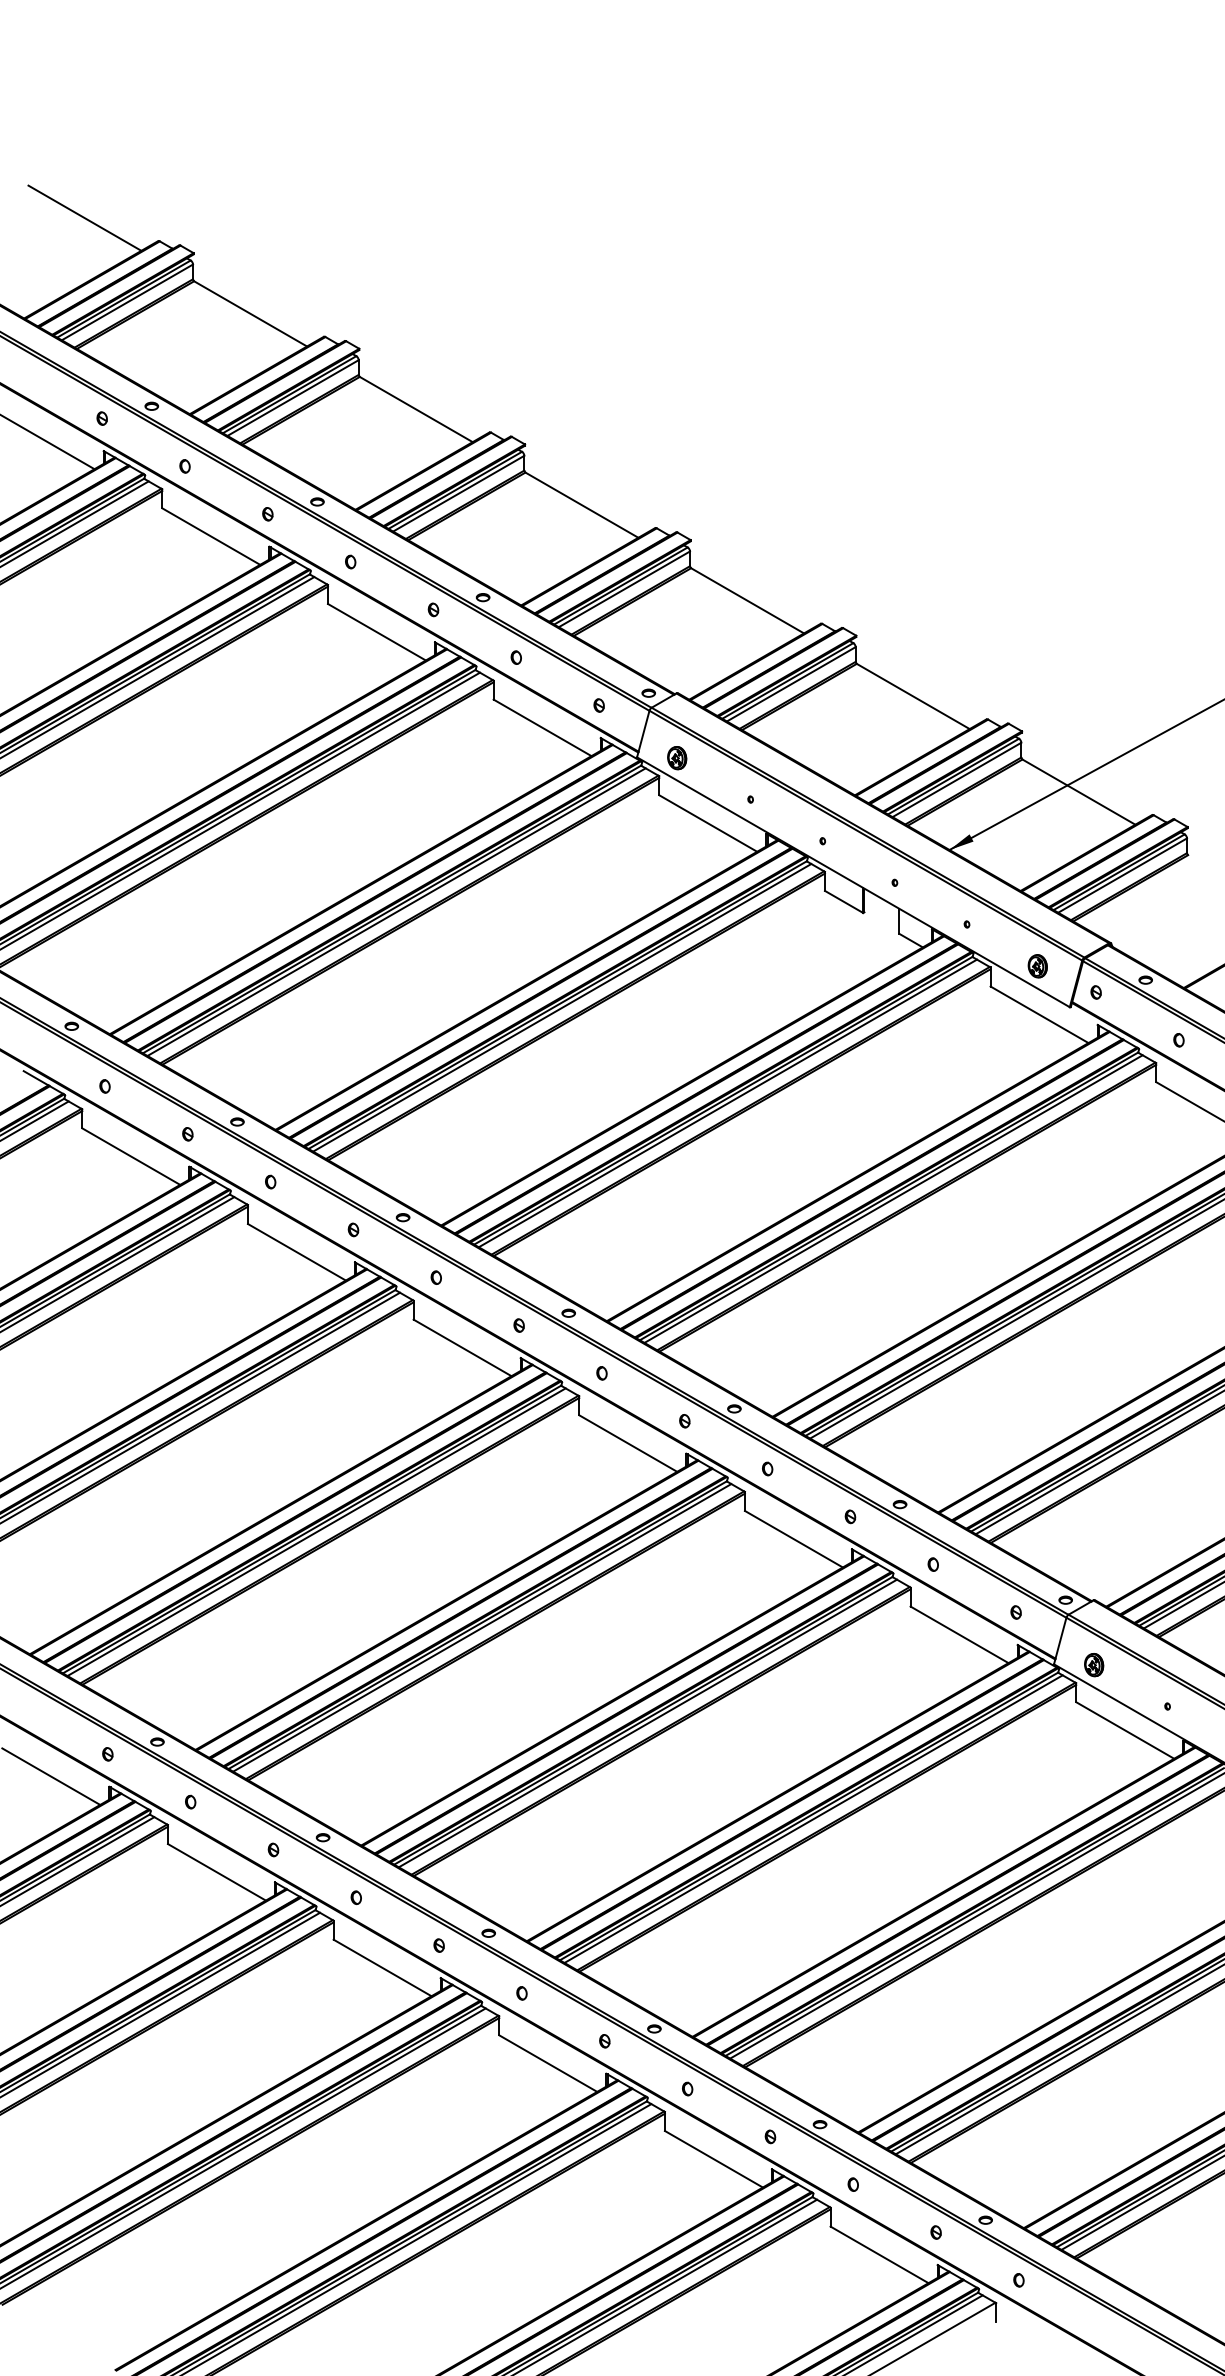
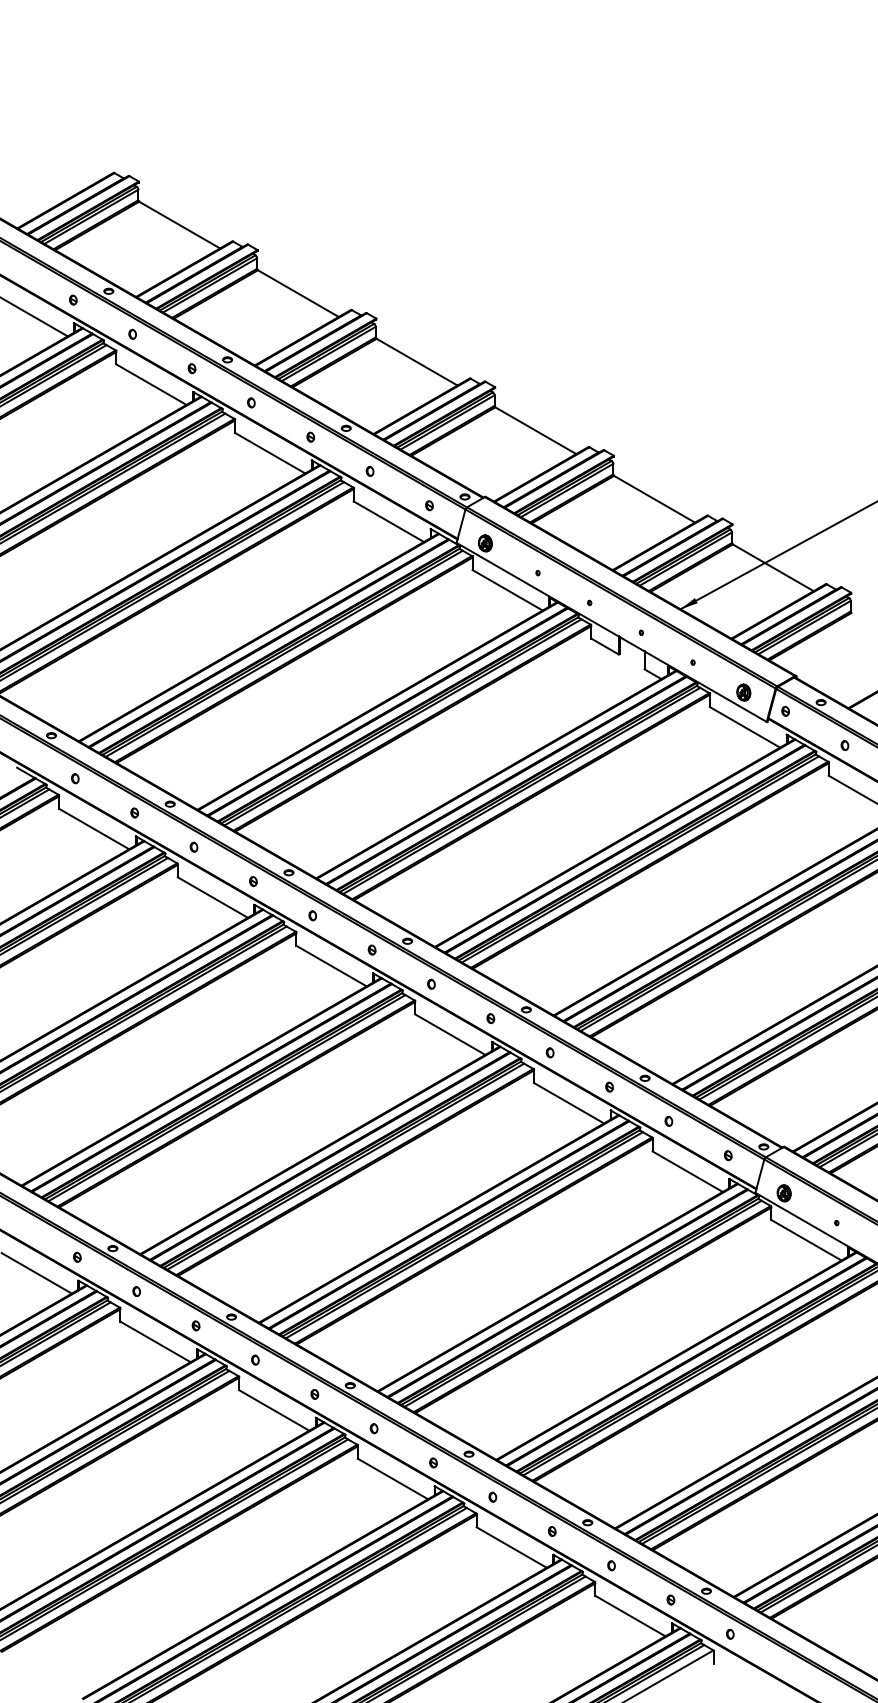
line: (84, 218) -> (60, 156), removed

